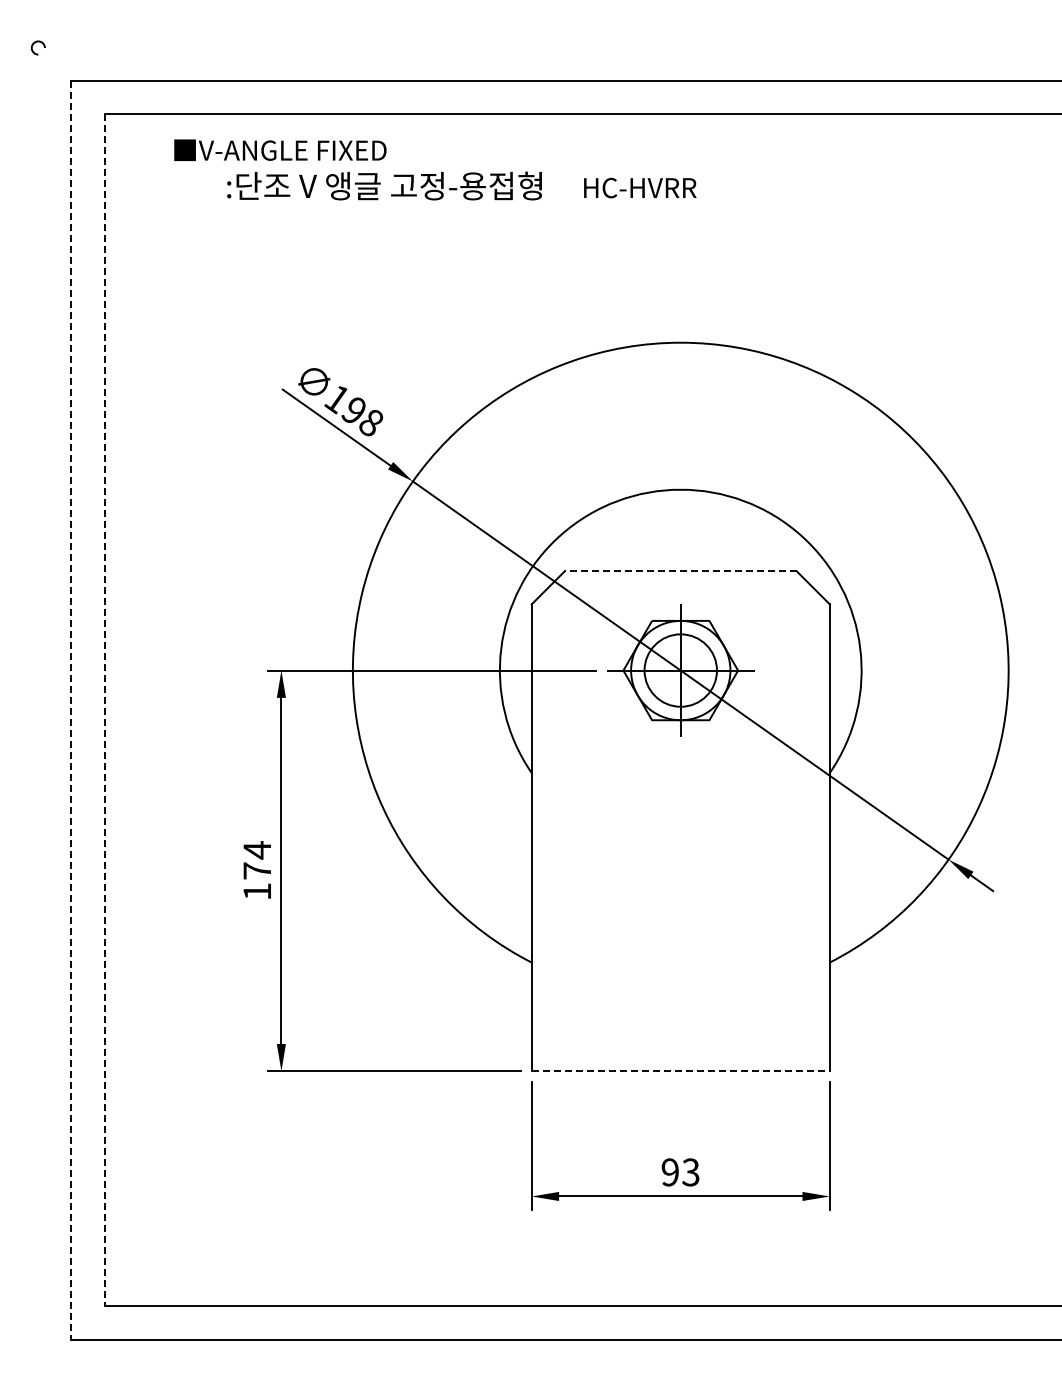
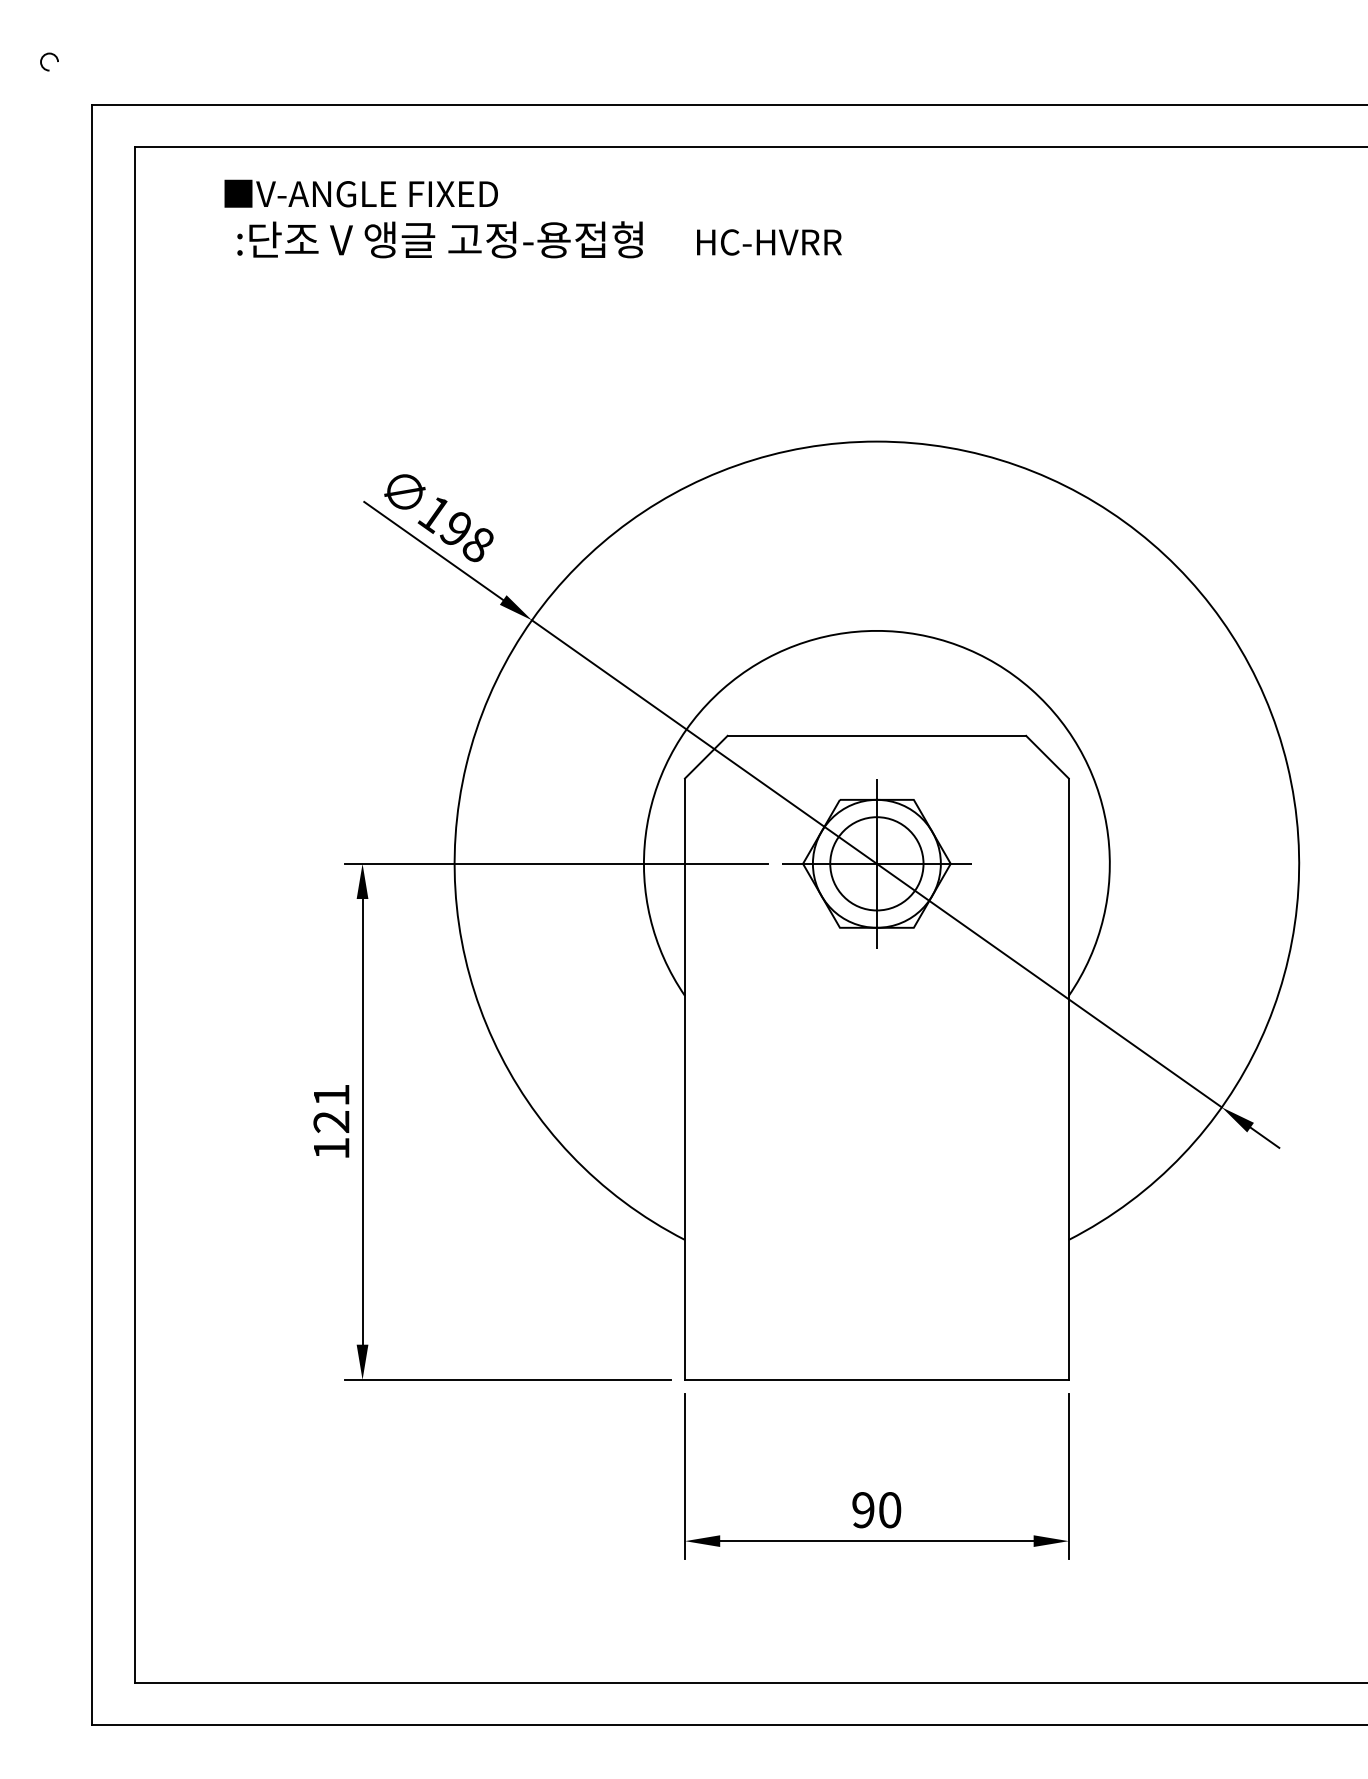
text: (461, 185) -> (539, 239), moved
line: (680, 571) -> (876, 736), dashed -> solid
line: (71, 710) -> (92, 915), dashed -> solid
line: (104, 710) -> (134, 915), dashed -> solid
text: (256, 860) -> (330, 1108), 174 -> 121
line: (681, 1071) -> (877, 1380), dashed -> solid
text: (690, 1172) -> (889, 1510), 93 -> 90

